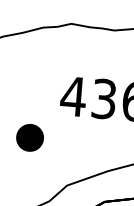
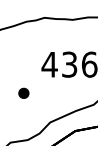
part: (29, 136) -> (23, 92), size x0.62

